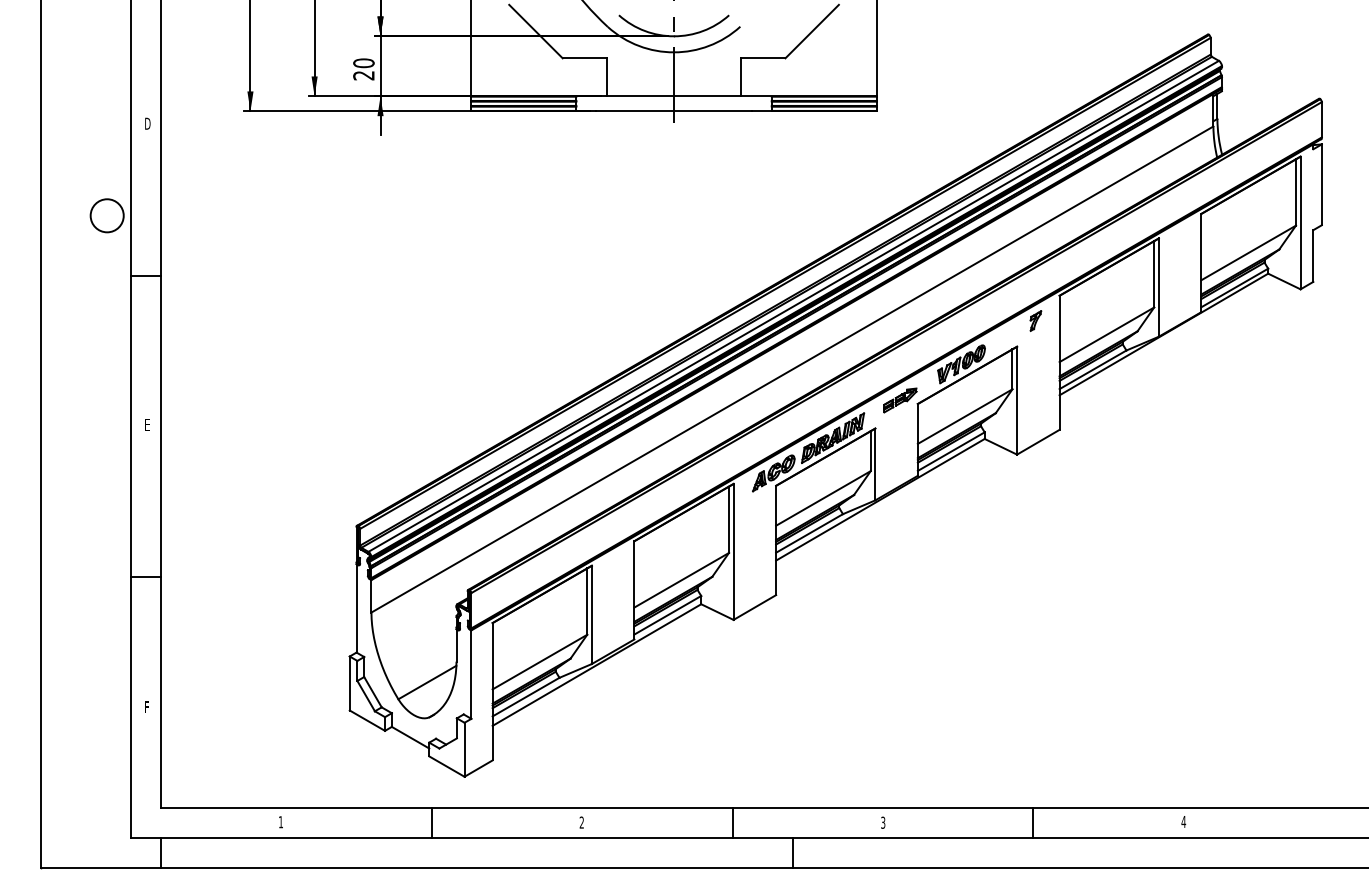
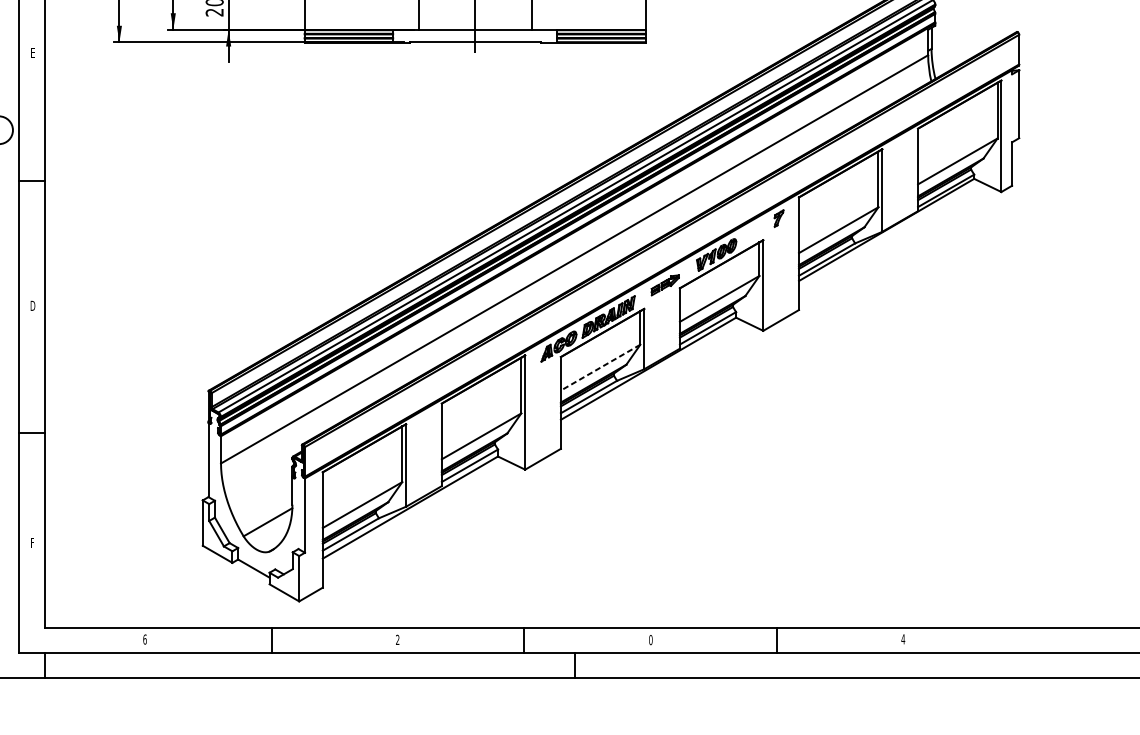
text: (147, 123) -> (32, 52), D -> E
text: (147, 424) -> (32, 305), E -> D
line: (823, 498) -> (600, 367), solid -> dashed
text: (280, 822) -> (144, 639), 1 -> 6
text: (883, 822) -> (651, 639), 3 -> 0

